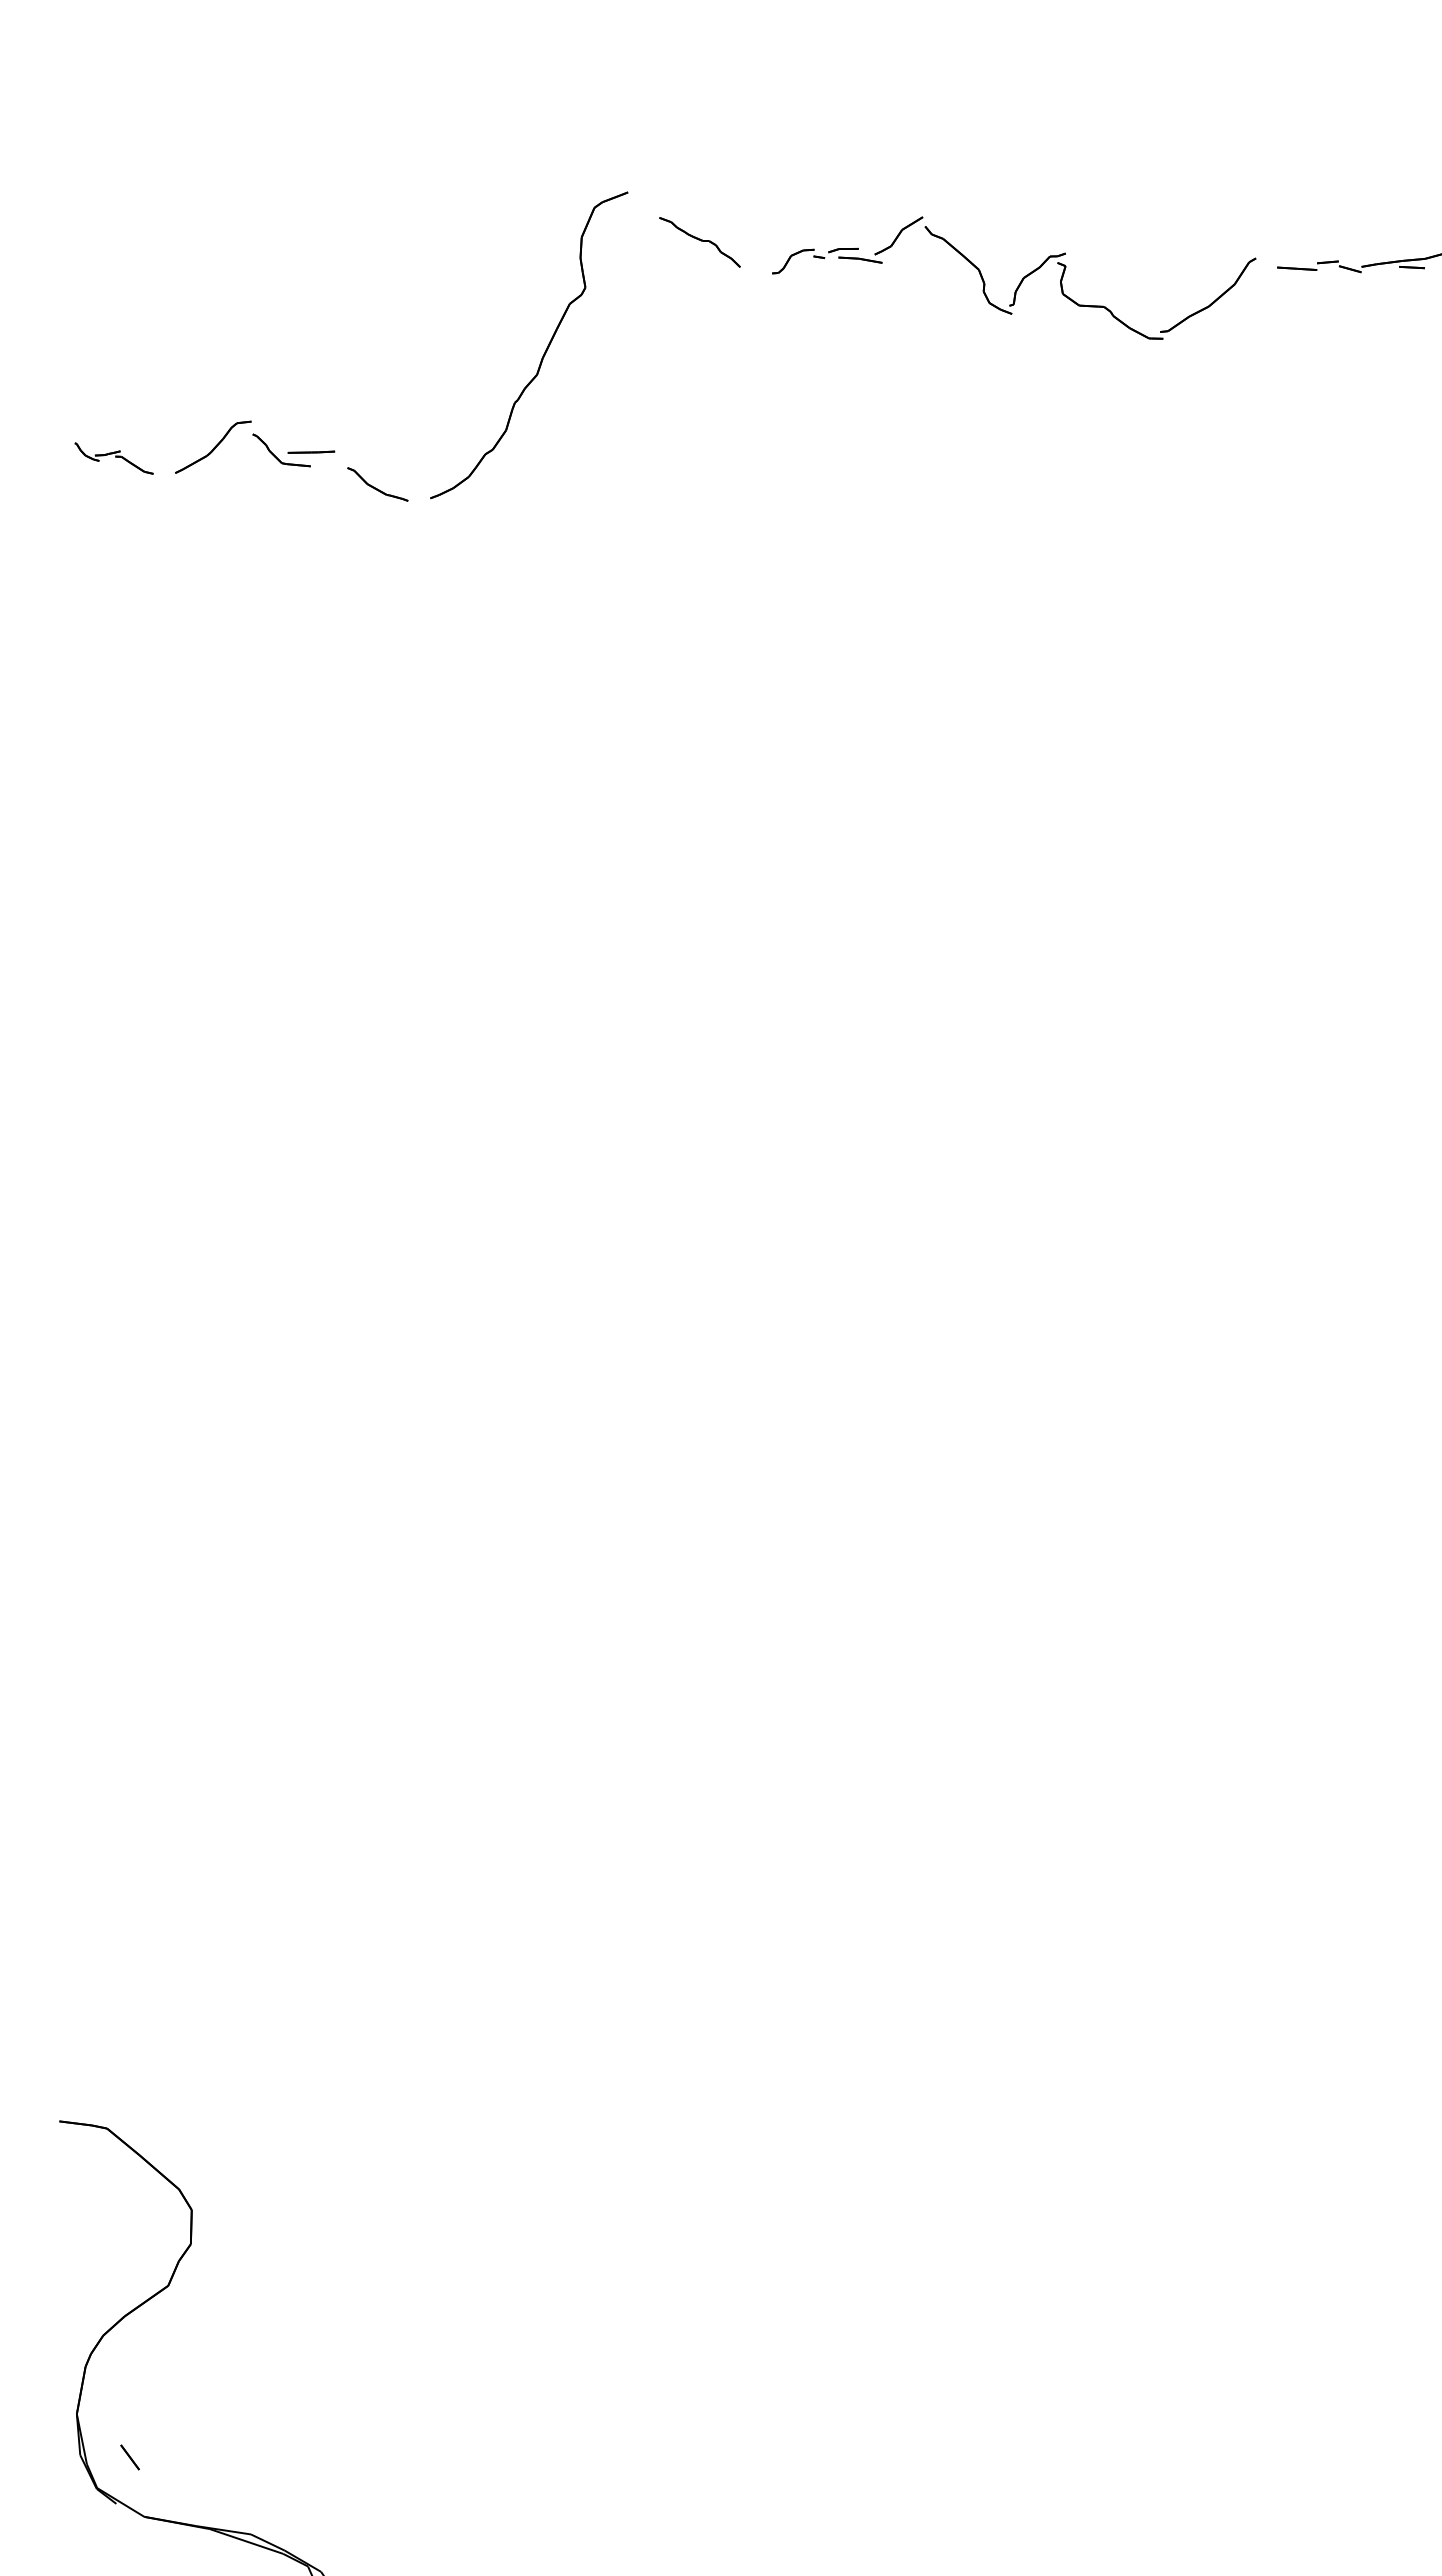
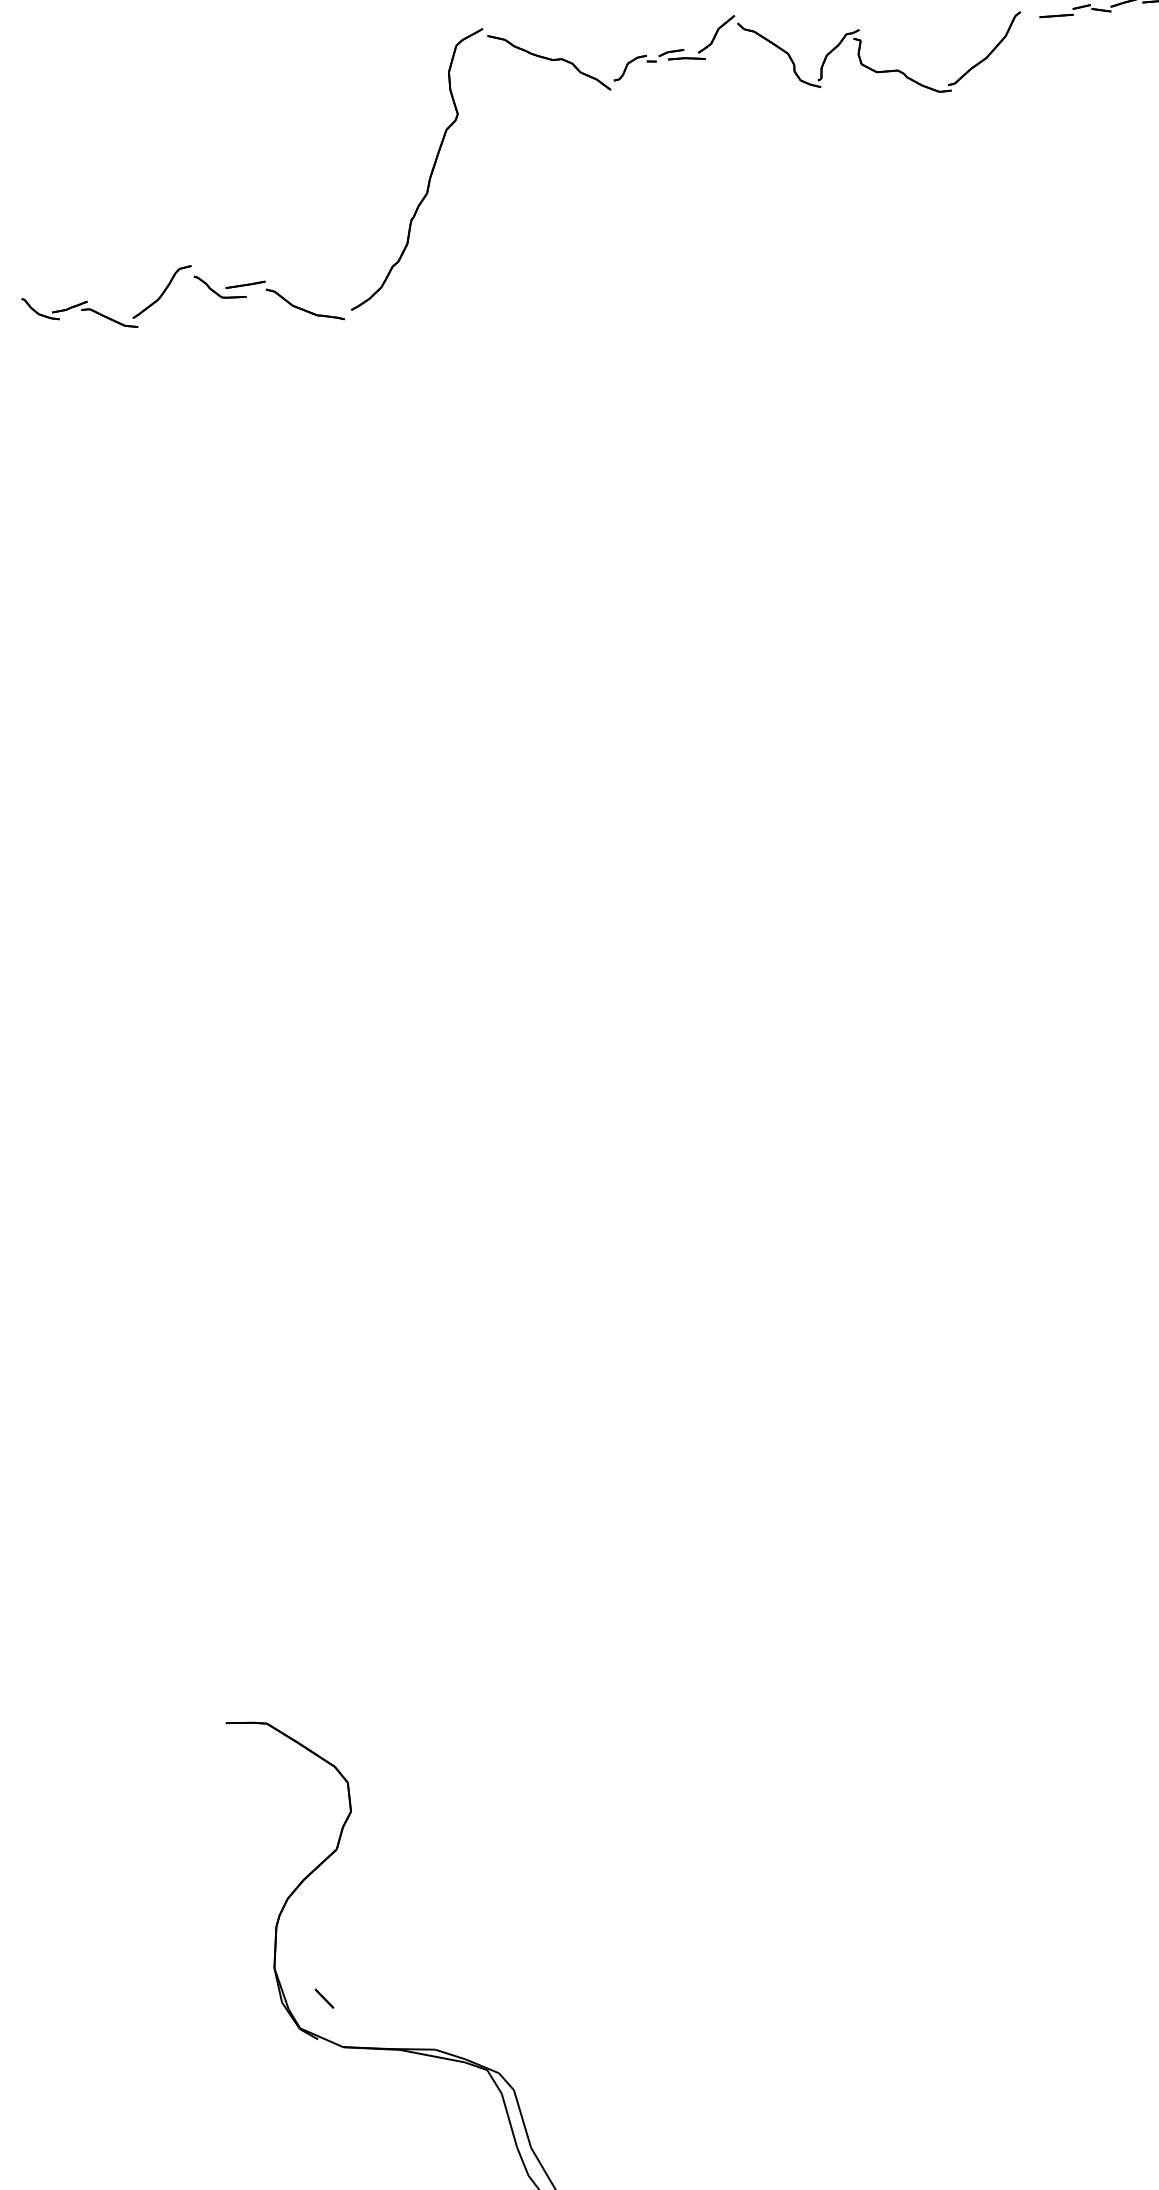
part: (699, 242) -> (548, 62), size x1.67
part: (113, 458) -> (79, 313), size x1.67
part: (377, 484) -> (305, 304), size x1.43

